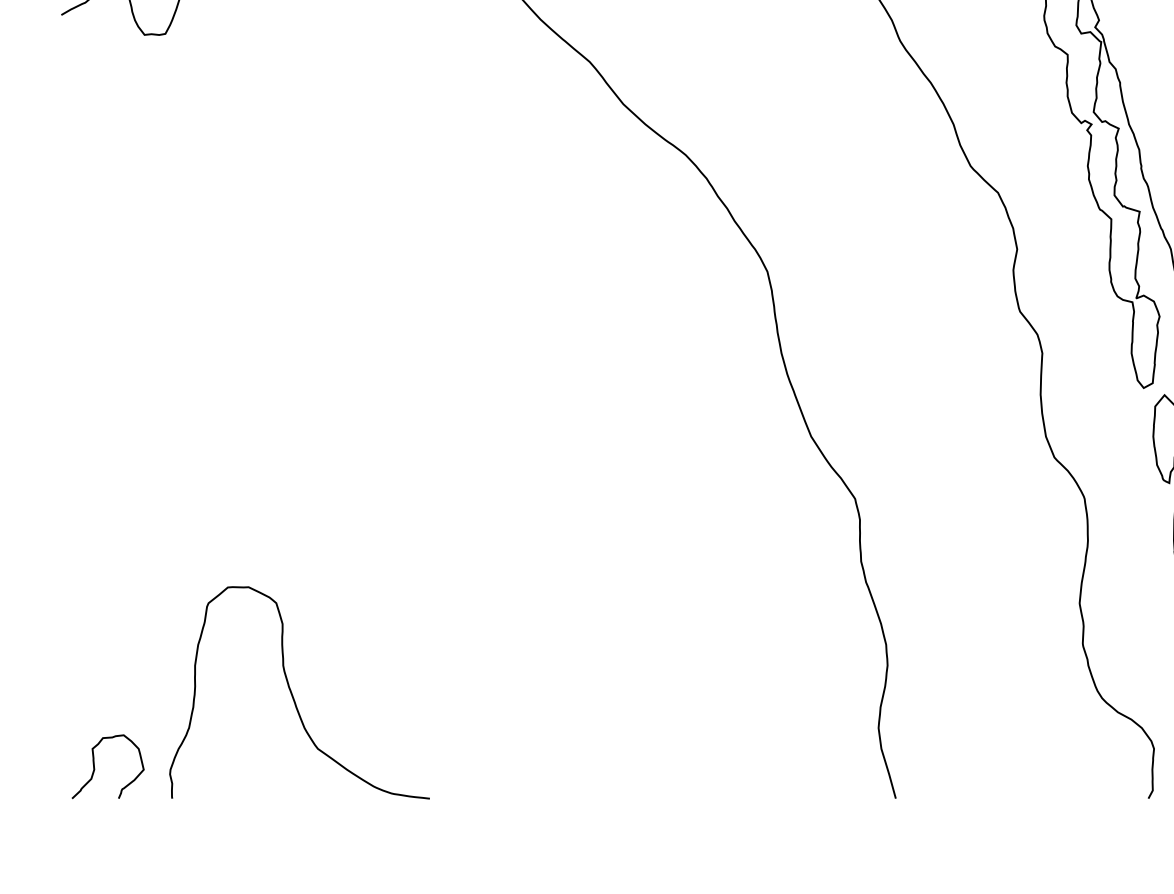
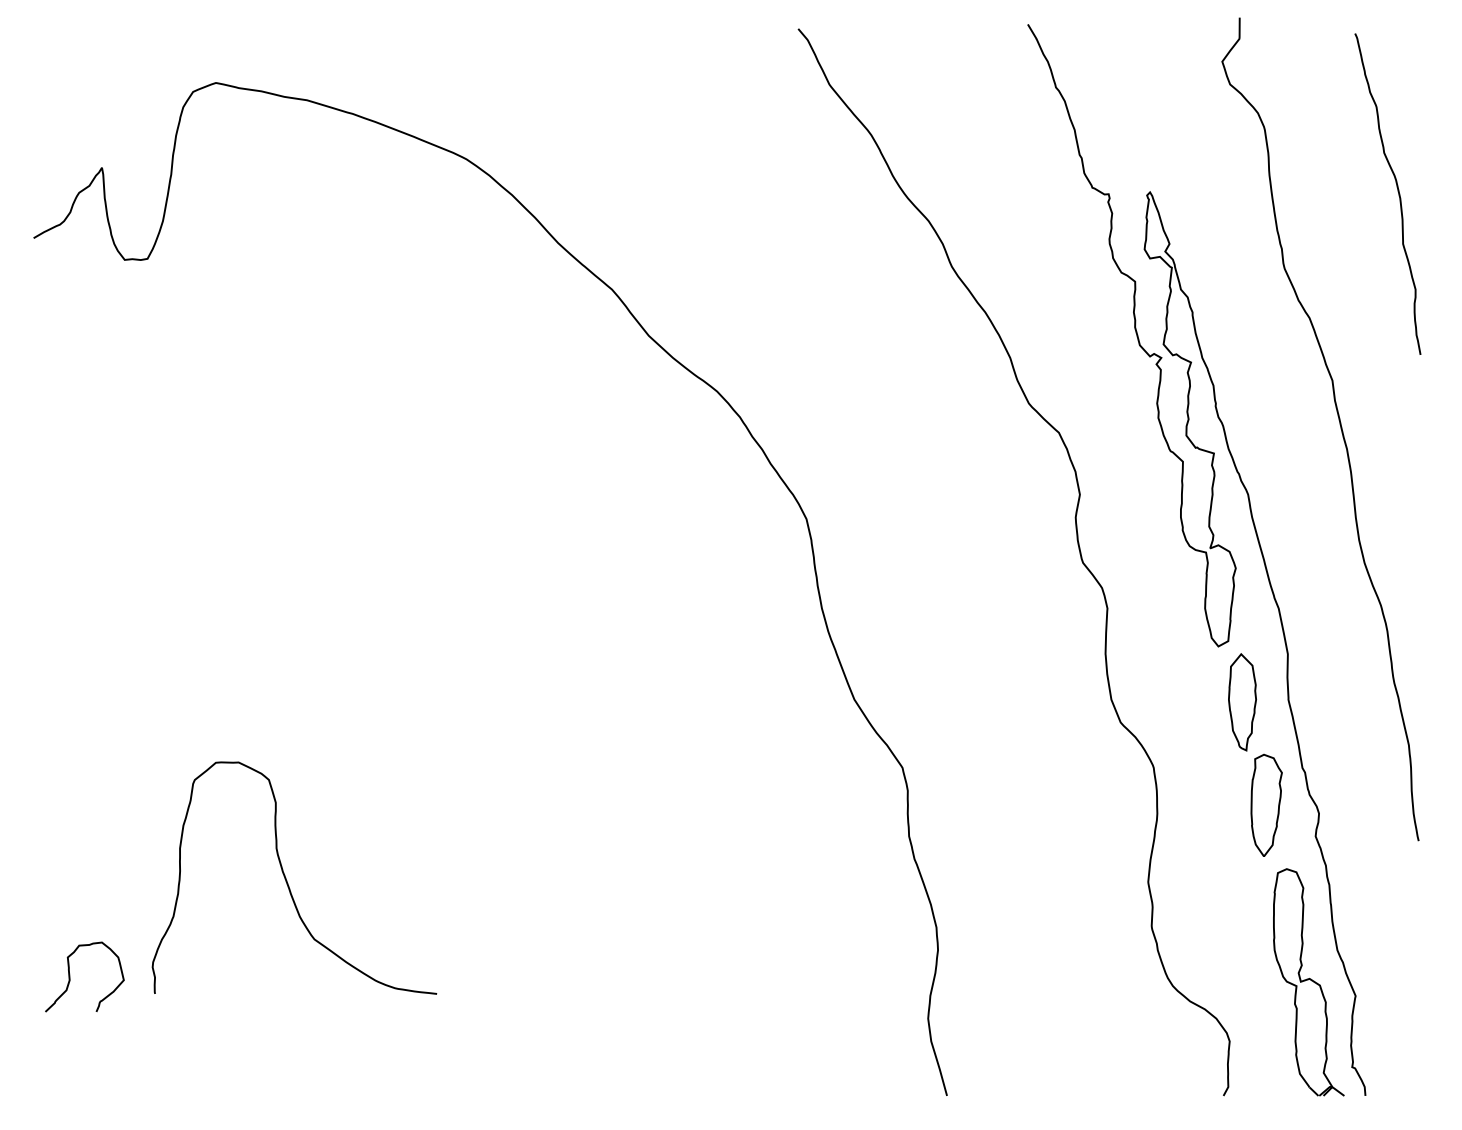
curve: (293, 695) -> (287, 880), moved
curve: (95, 766) -> (70, 976), moved

